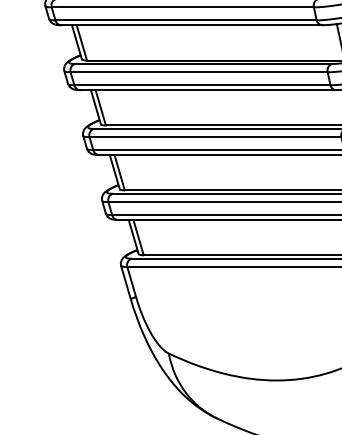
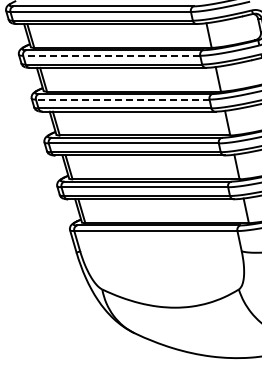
line: (182, 6) -> (111, 55), solid -> dashed
line: (198, 72) -> (122, 99), solid -> dashed

